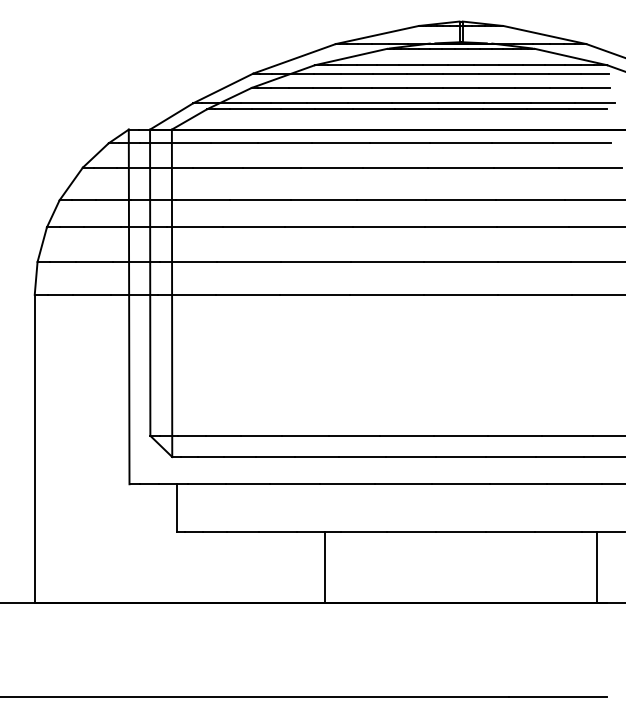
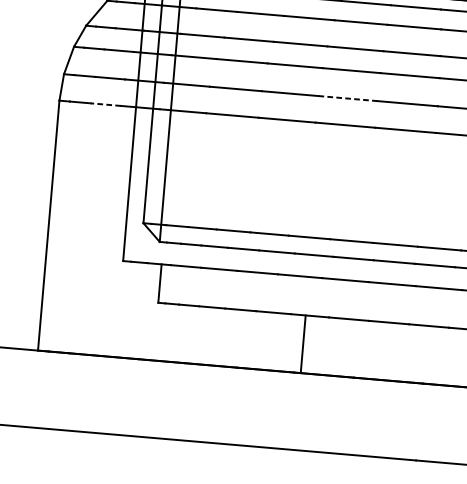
line: (387, 261) -> (348, 98), solid -> dashed
line: (91, 294) -> (105, 104), solid -> dashed
line: (325, 566) -> (303, 343), moved

